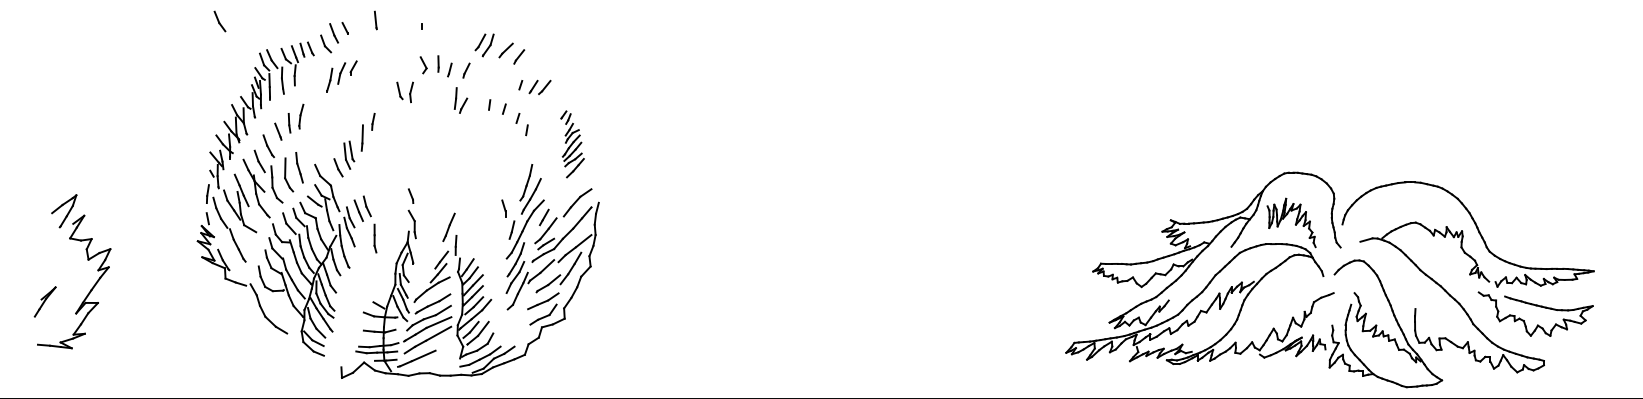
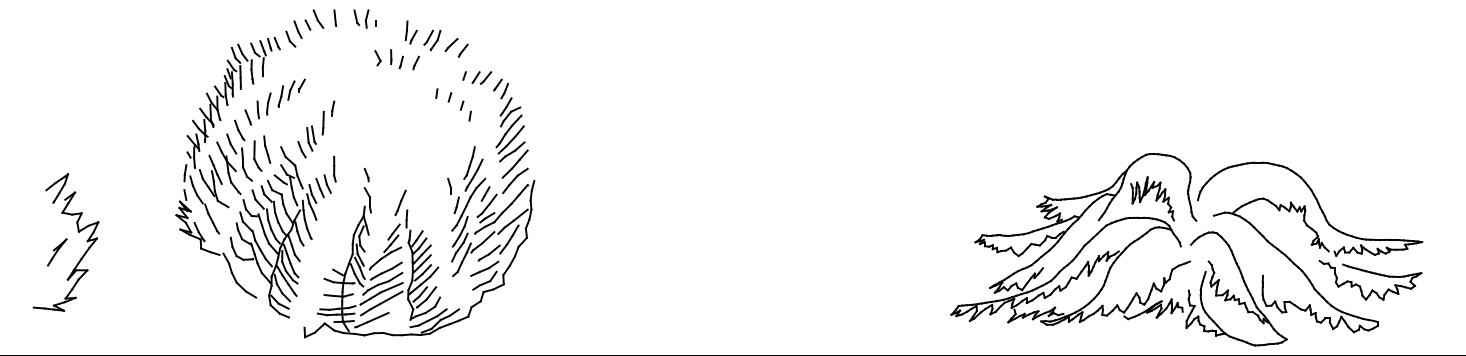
part: (219, 21) -> (318, 19), moved
part: (341, 76) -> (291, 93), moved
part: (404, 92) -> (360, 19), moved
part: (460, 100) -> (410, 32), moved
part: (572, 144) -> (510, 128), size x1.67
line: (375, 238) -> (334, 169), moved
part: (44, 301) -> (56, 252), moved

